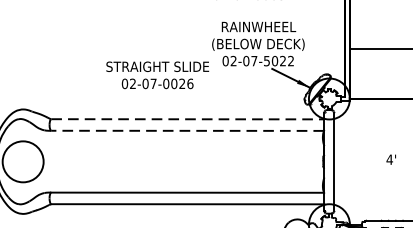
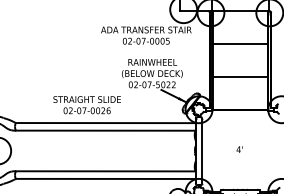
text: (156, 75) -> (86, 105), moved
line: (187, 119) -> (105, 123), dashed -> solid
line: (187, 130) -> (105, 130), dashed -> solid

